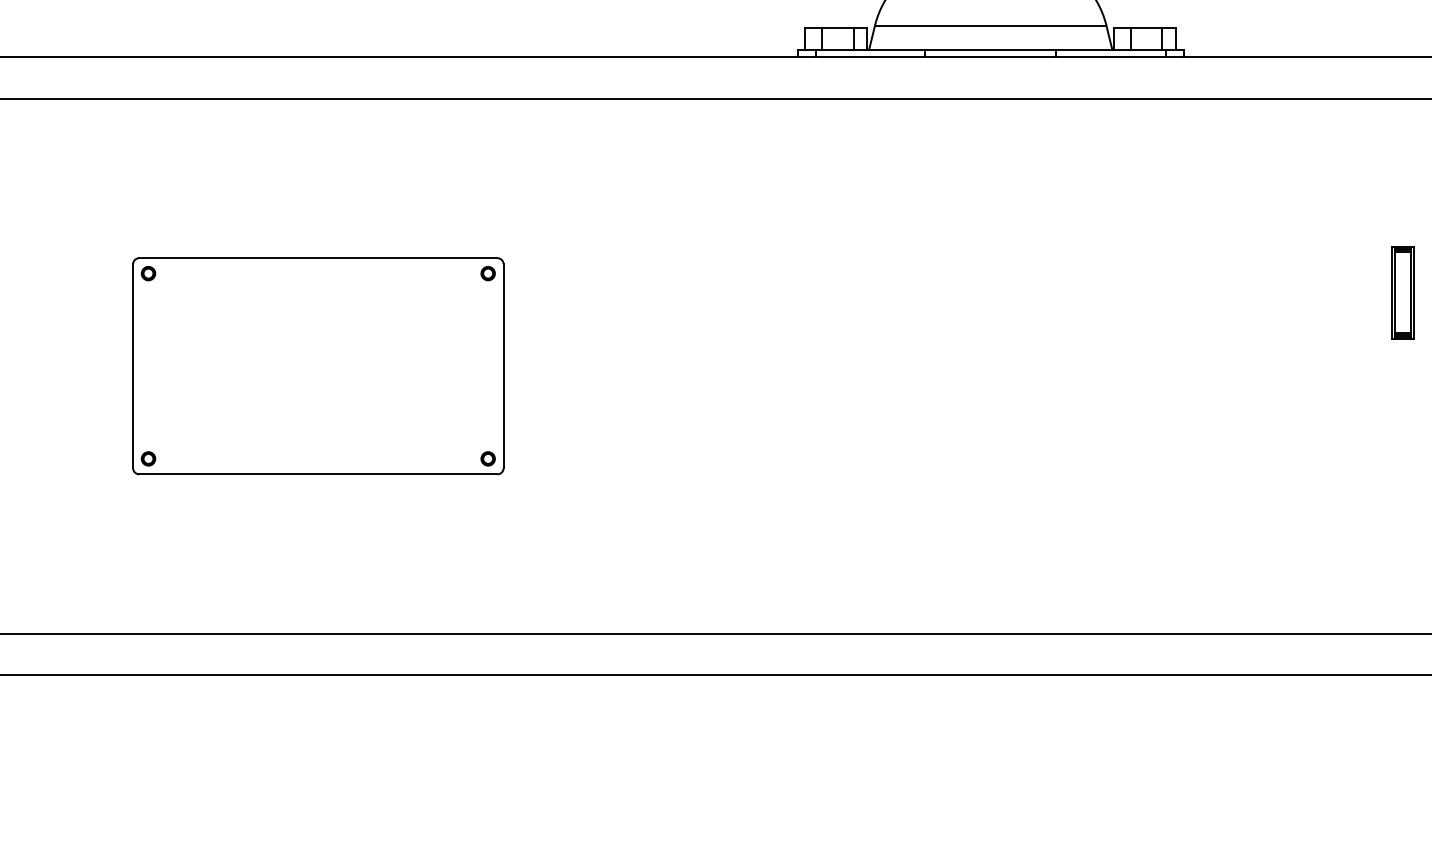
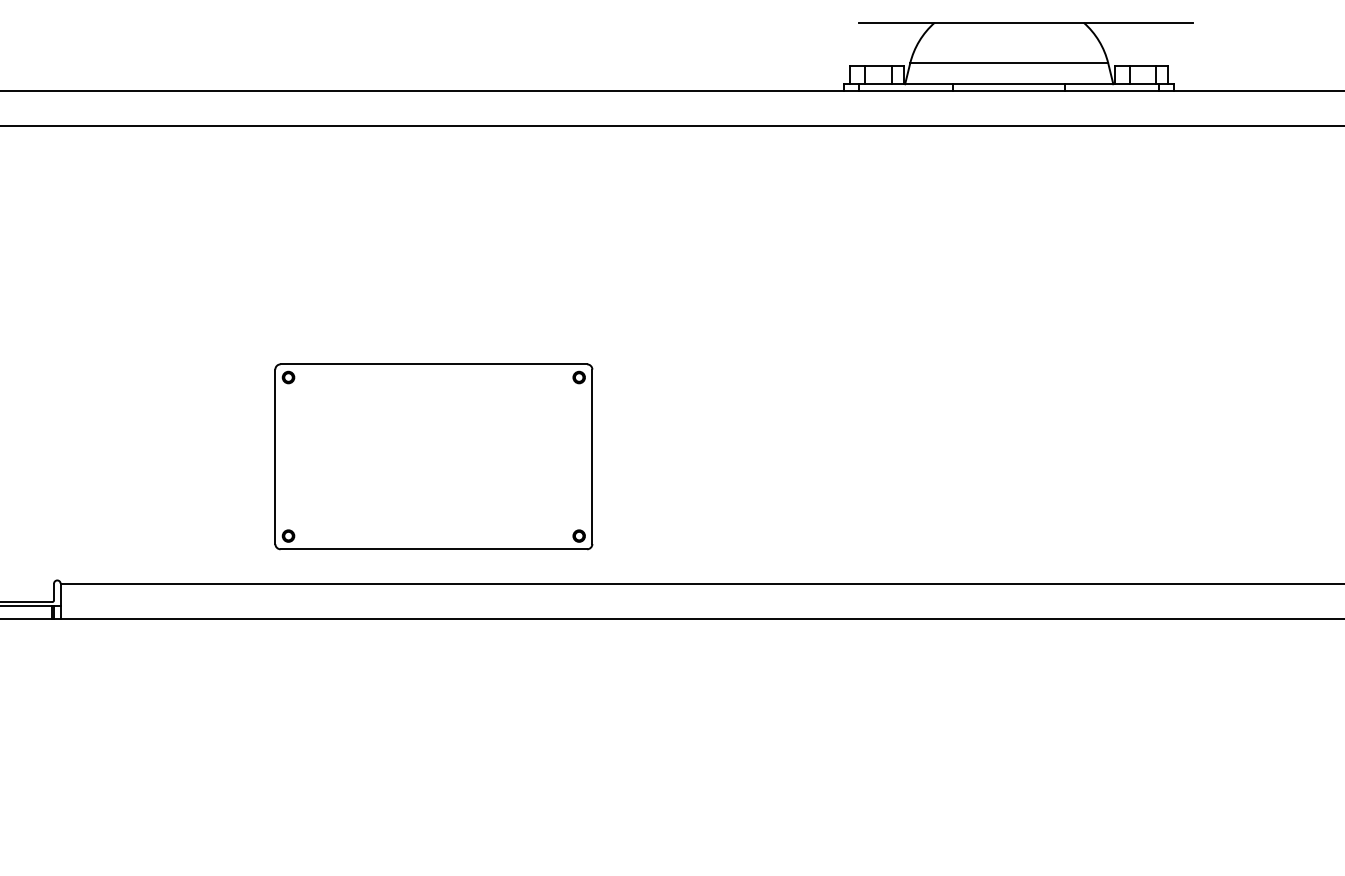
part: (317, 365) -> (433, 456), moved

